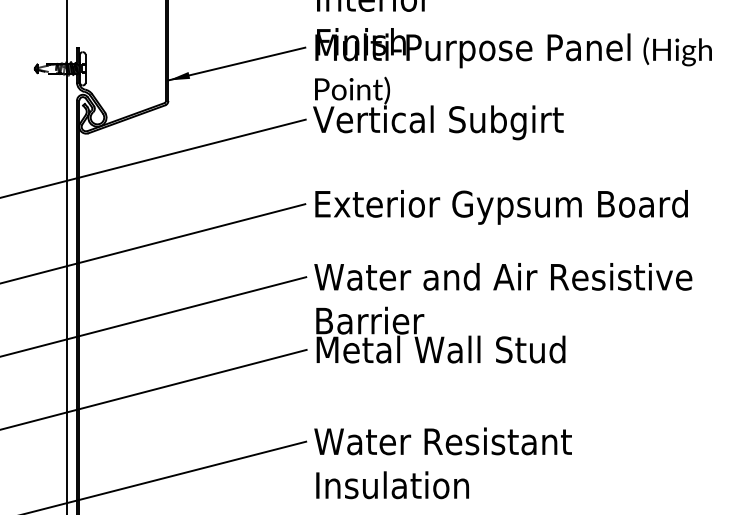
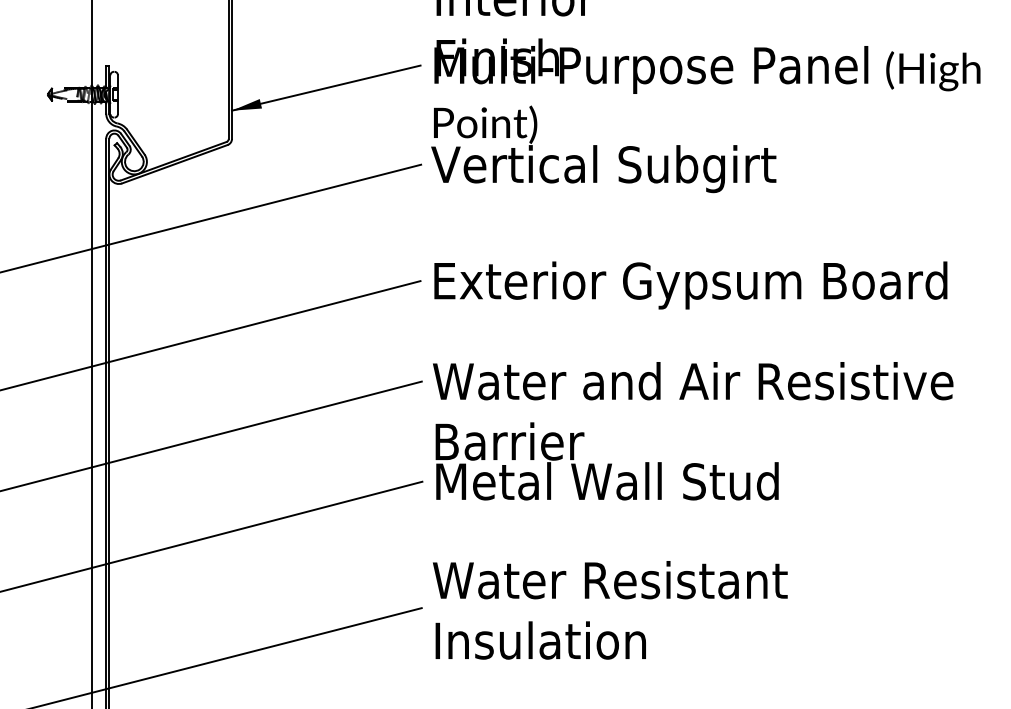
text: (442, 463) -> (609, 610), moved

